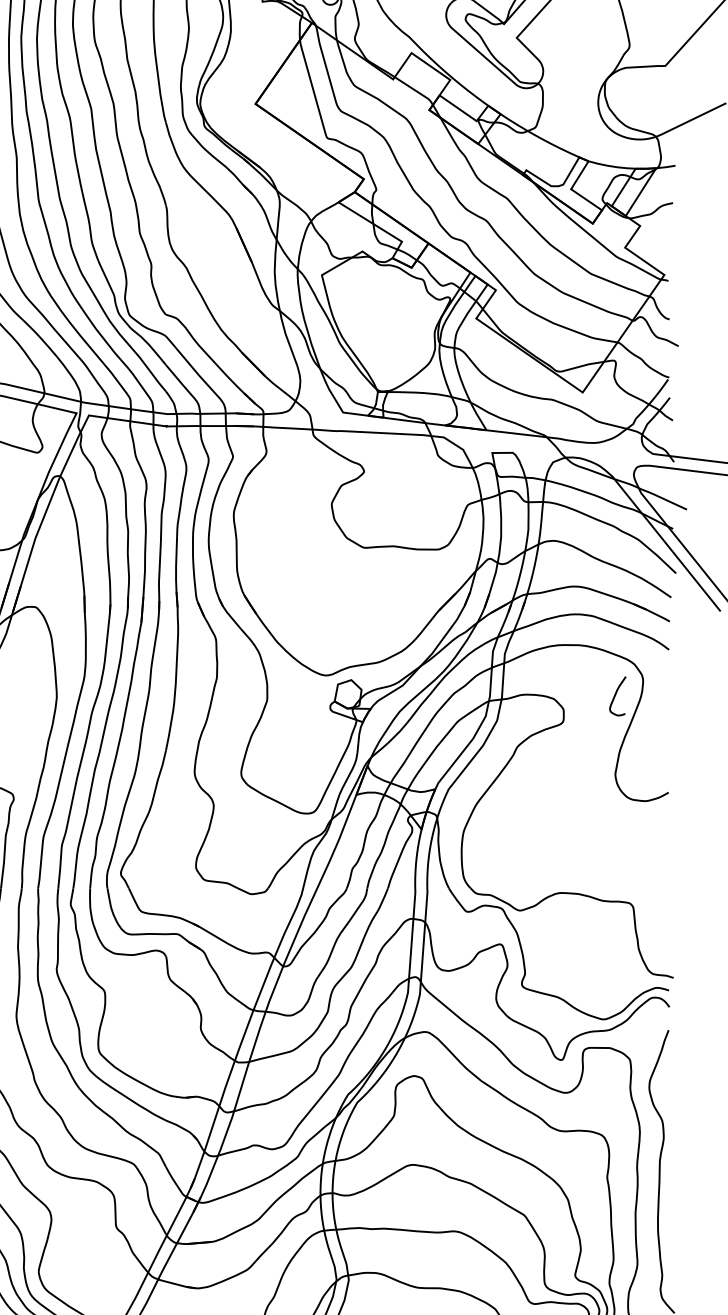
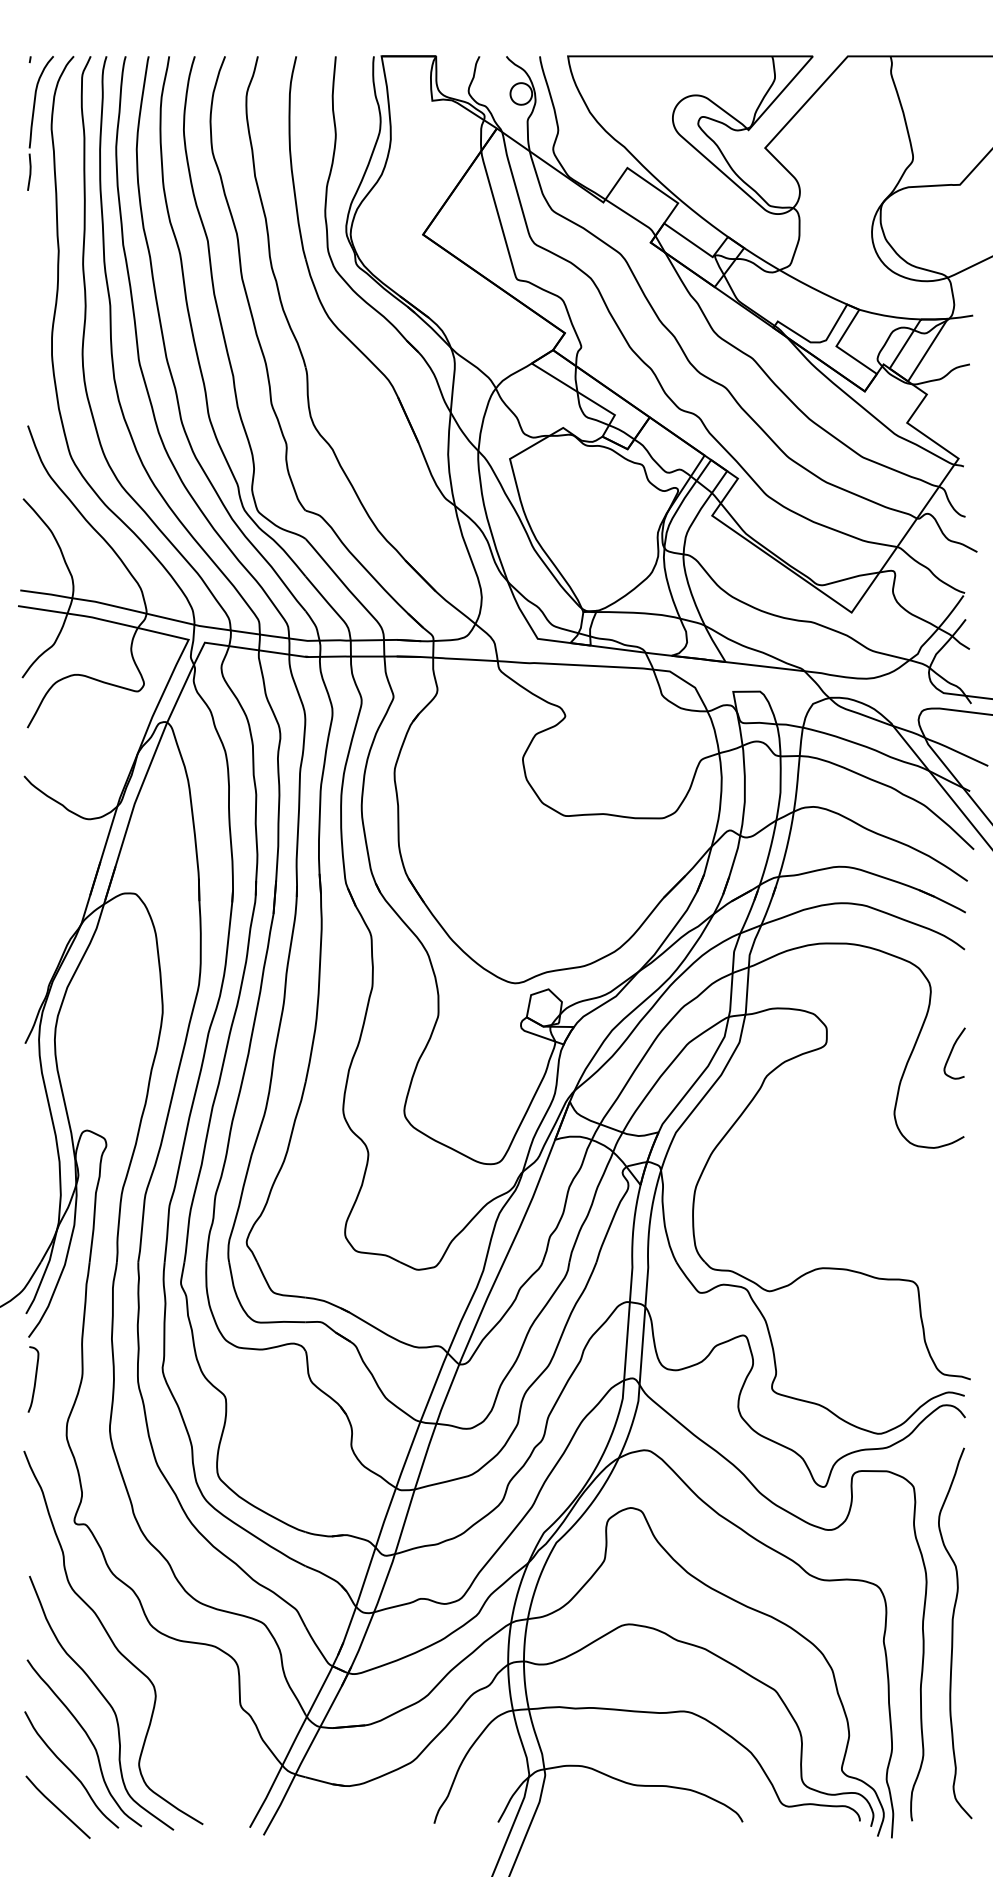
curve: (616, 694) -> (952, 1051), moved

